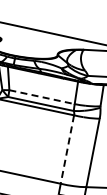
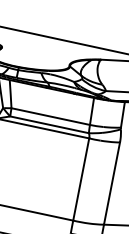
line: (42, 97) -> (51, 117), dashed -> solid
line: (67, 149) -> (81, 179), dashed -> solid

